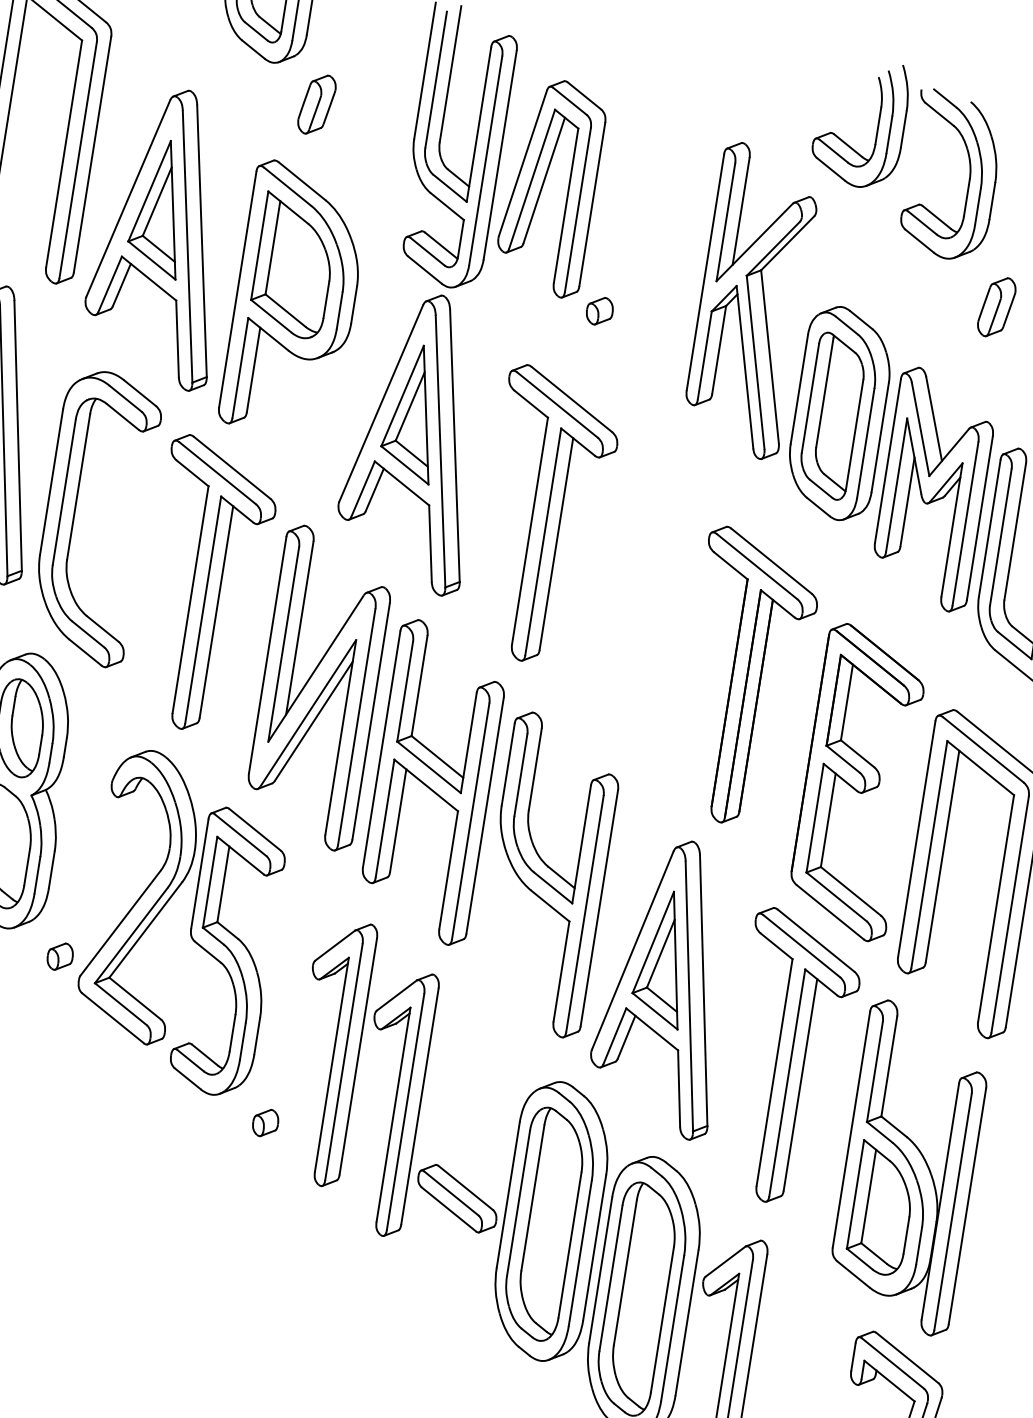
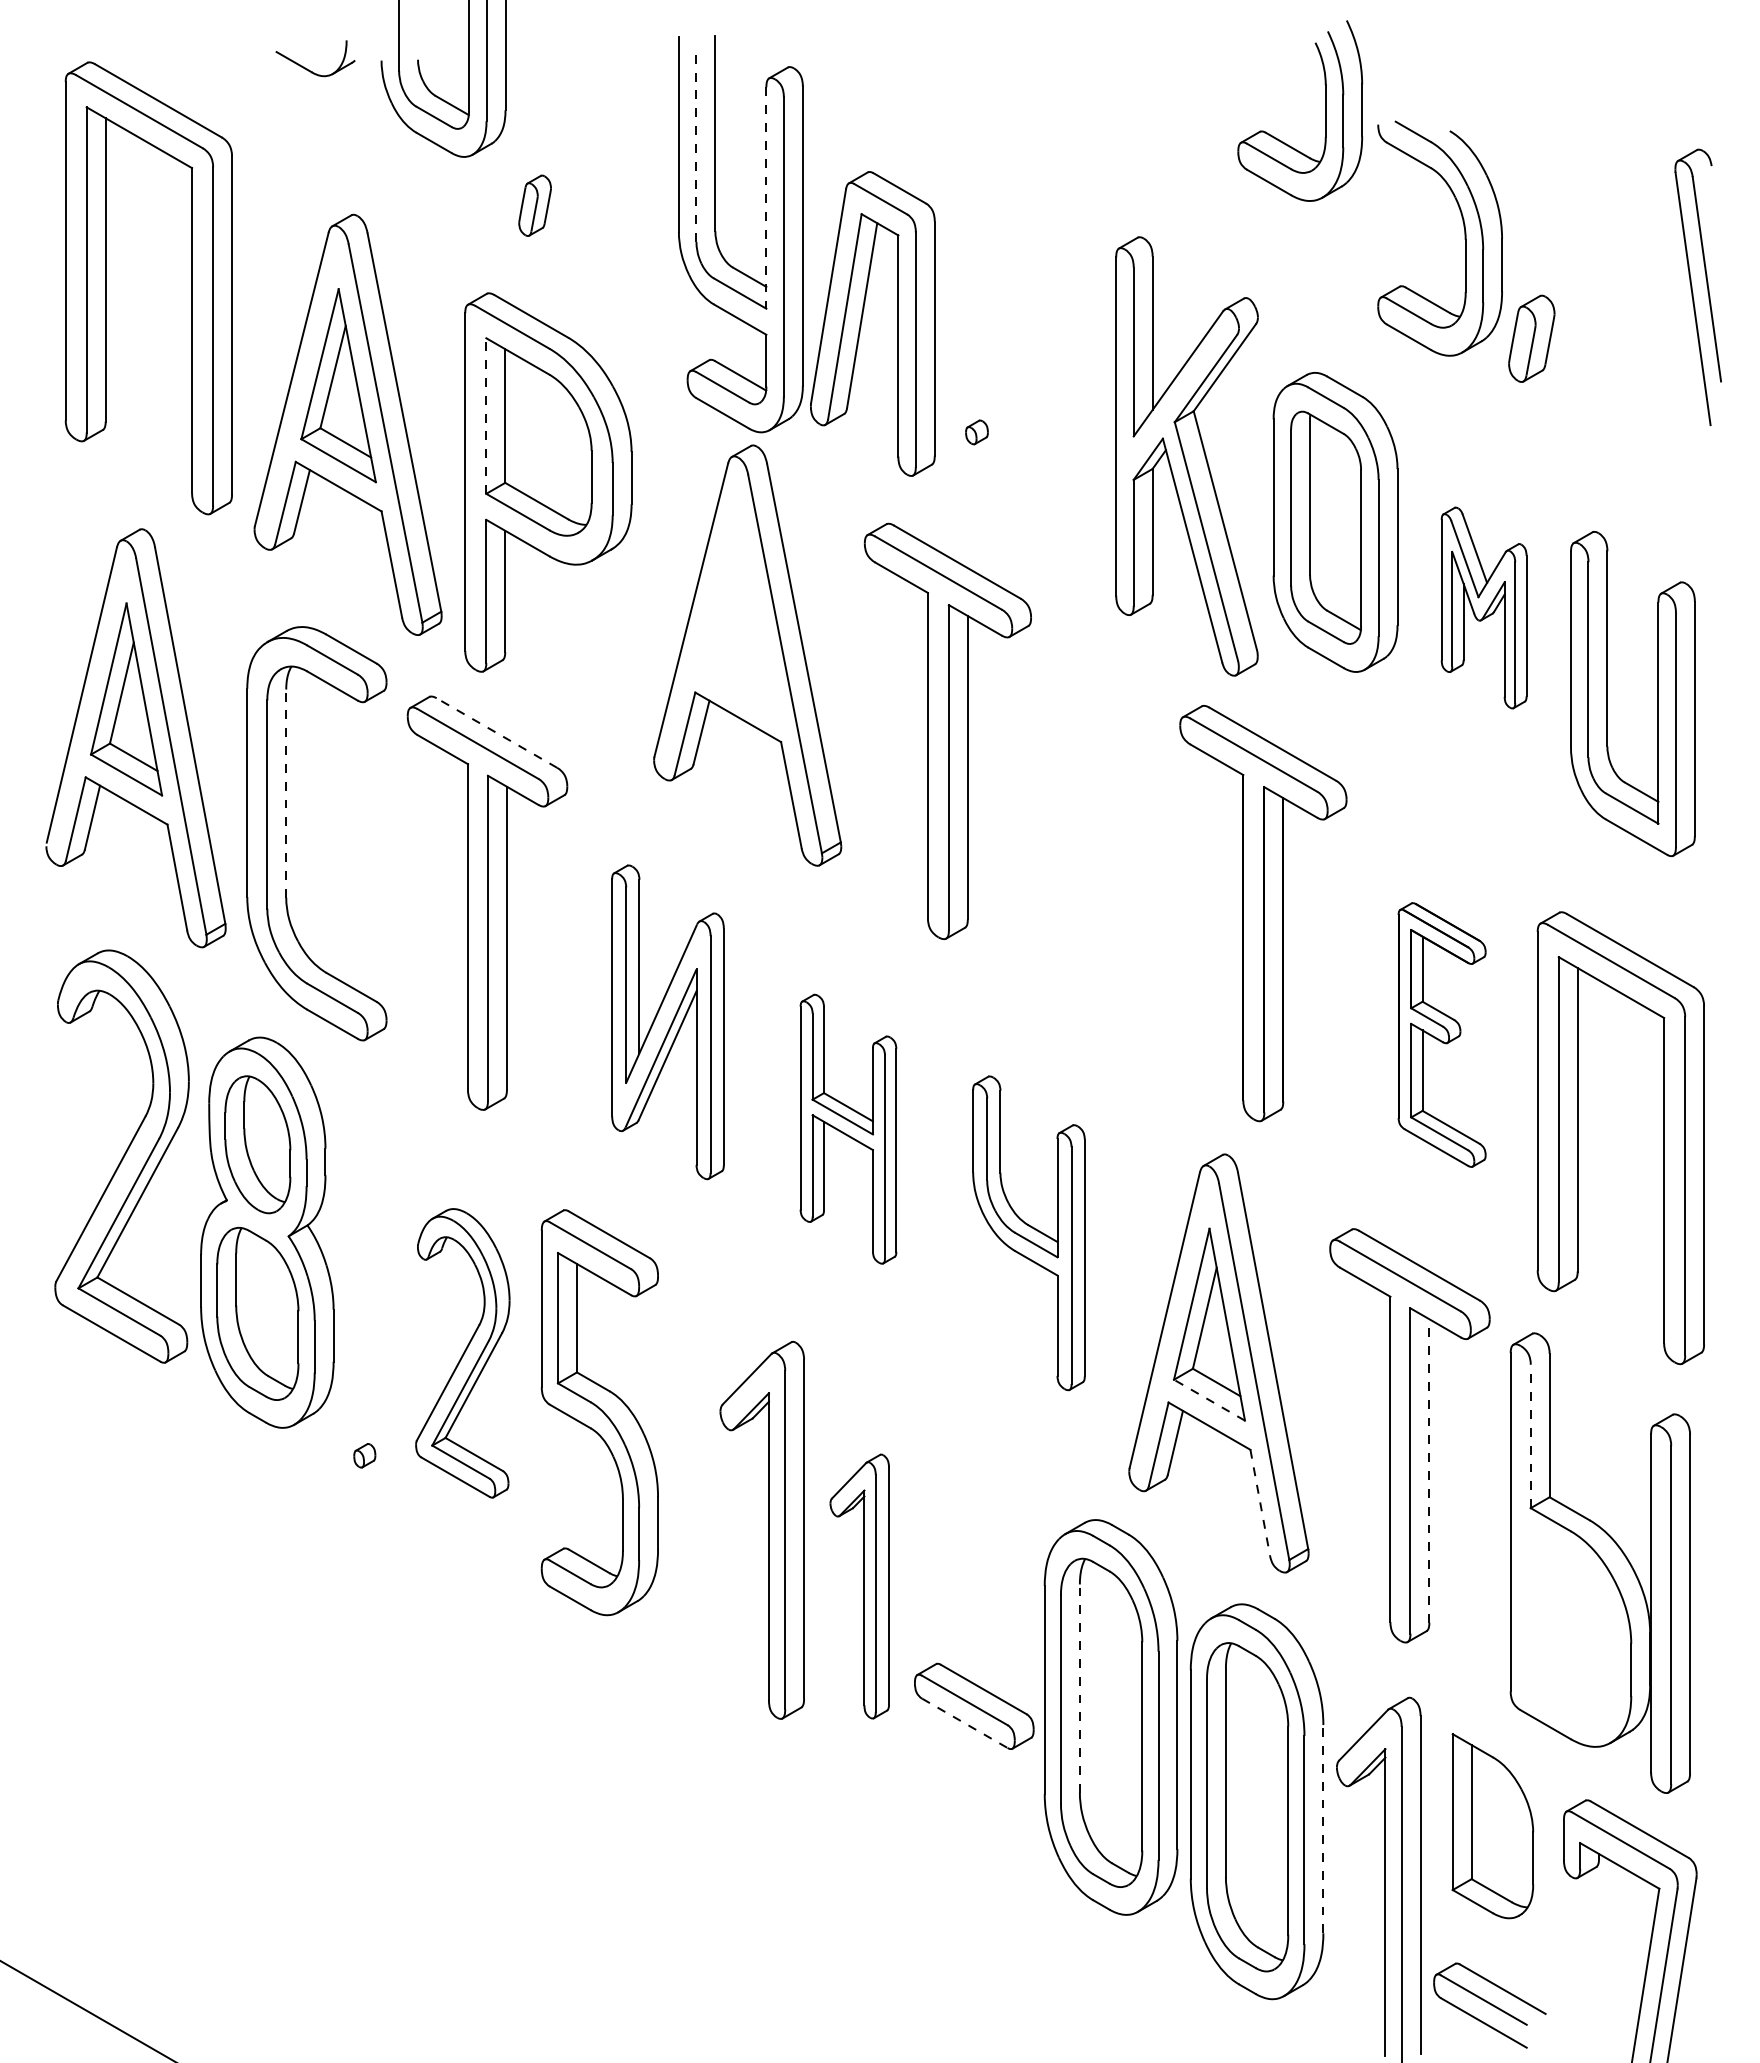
line: (436, 79) -> (696, 144), solid -> dashed
part: (316, 104) -> (534, 205), size x0.7
line: (478, 125) -> (766, 198), solid -> dashed
part: (969, 178) -> (1464, 238), moved
part: (543, 184) -> (862, 321), moved
line: (259, 246) -> (486, 416), solid -> dashed
part: (751, 301) -> (1186, 456), moved
part: (599, 311) -> (976, 432), size x0.6
part: (413, 412) -> (738, 615), removed
line: (231, 468) -> (496, 733), solid -> dashed
line: (78, 486) -> (286, 793), solid -> dashed
part: (933, 489) -> (1483, 607), size x0.6
part: (319, 688) -> (667, 1022), size x0.7
part: (433, 782) -> (848, 1129), size x0.6
part: (857, 782) -> (1441, 1034), size x0.6
part: (547, 875) -> (1028, 1233), size x0.7
part: (139, 896) -> (462, 1353), size x0.7
part: (60, 956) -> (364, 1455), size x0.6
line: (655, 1011) -> (1209, 1400), solid -> dashed
line: (874, 1072) -> (1530, 1436), solid -> dashed
line: (800, 1084) -> (1429, 1470), solid -> dashed
line: (679, 1088) -> (1260, 1502), solid -> dashed
part: (390, 1102) -> (859, 1586), size x0.7
part: (265, 1122) -> (688, 1642), removed
line: (532, 1197) -> (1079, 1688), solid -> dashed
part: (881, 1208) -> (1492, 1826), moved
line: (449, 1209) -> (965, 1723), solid -> dashed
line: (687, 1322) -> (1323, 1828), solid -> dashed

